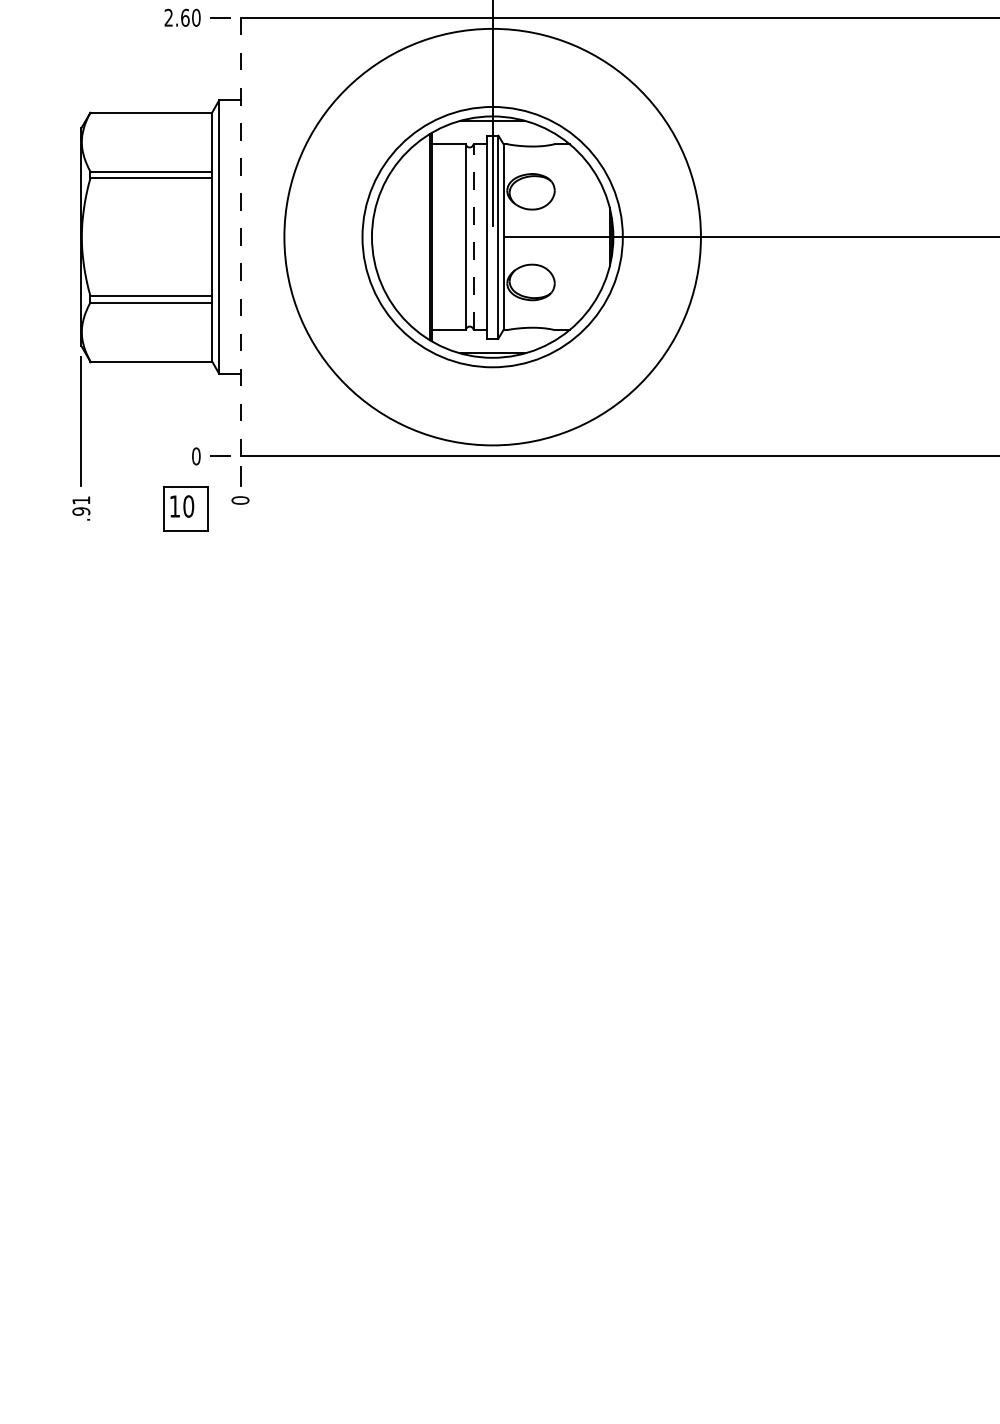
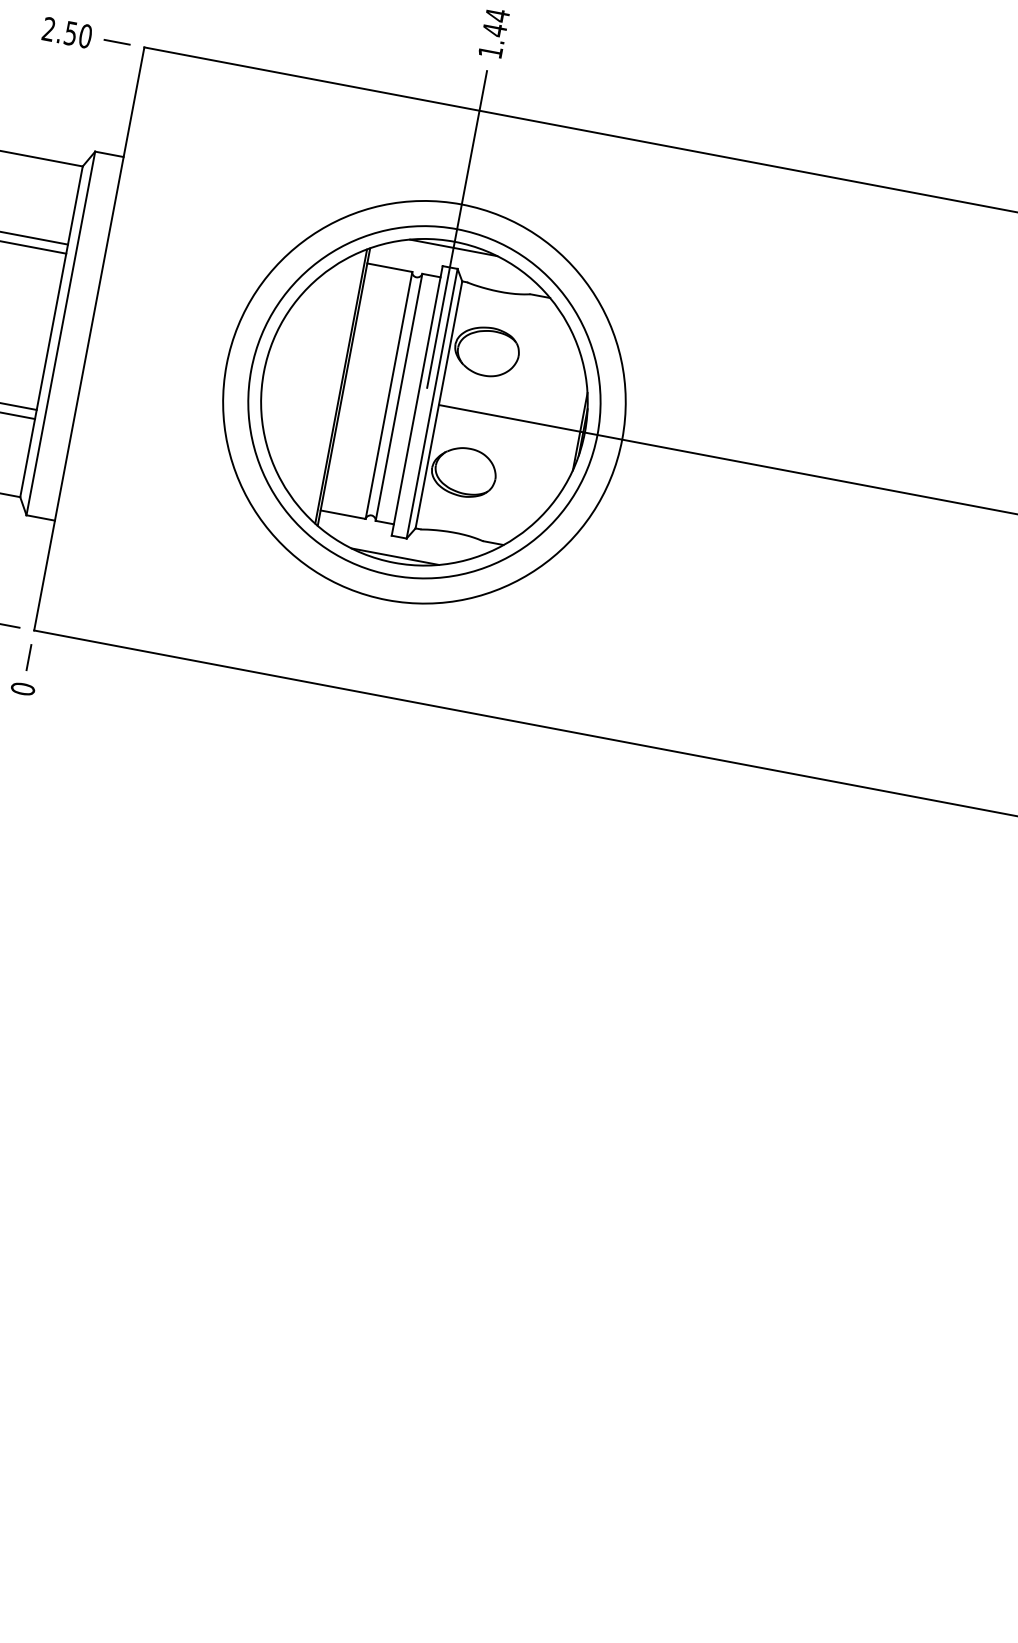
text: (185, 17) -> (71, 33), 2.60 -> 2.50
line: (240, 236) -> (89, 338), dashed -> solid
circle: (492, 236) -> (424, 401), size x0.71
line: (473, 237) -> (398, 397), dashed -> solid

